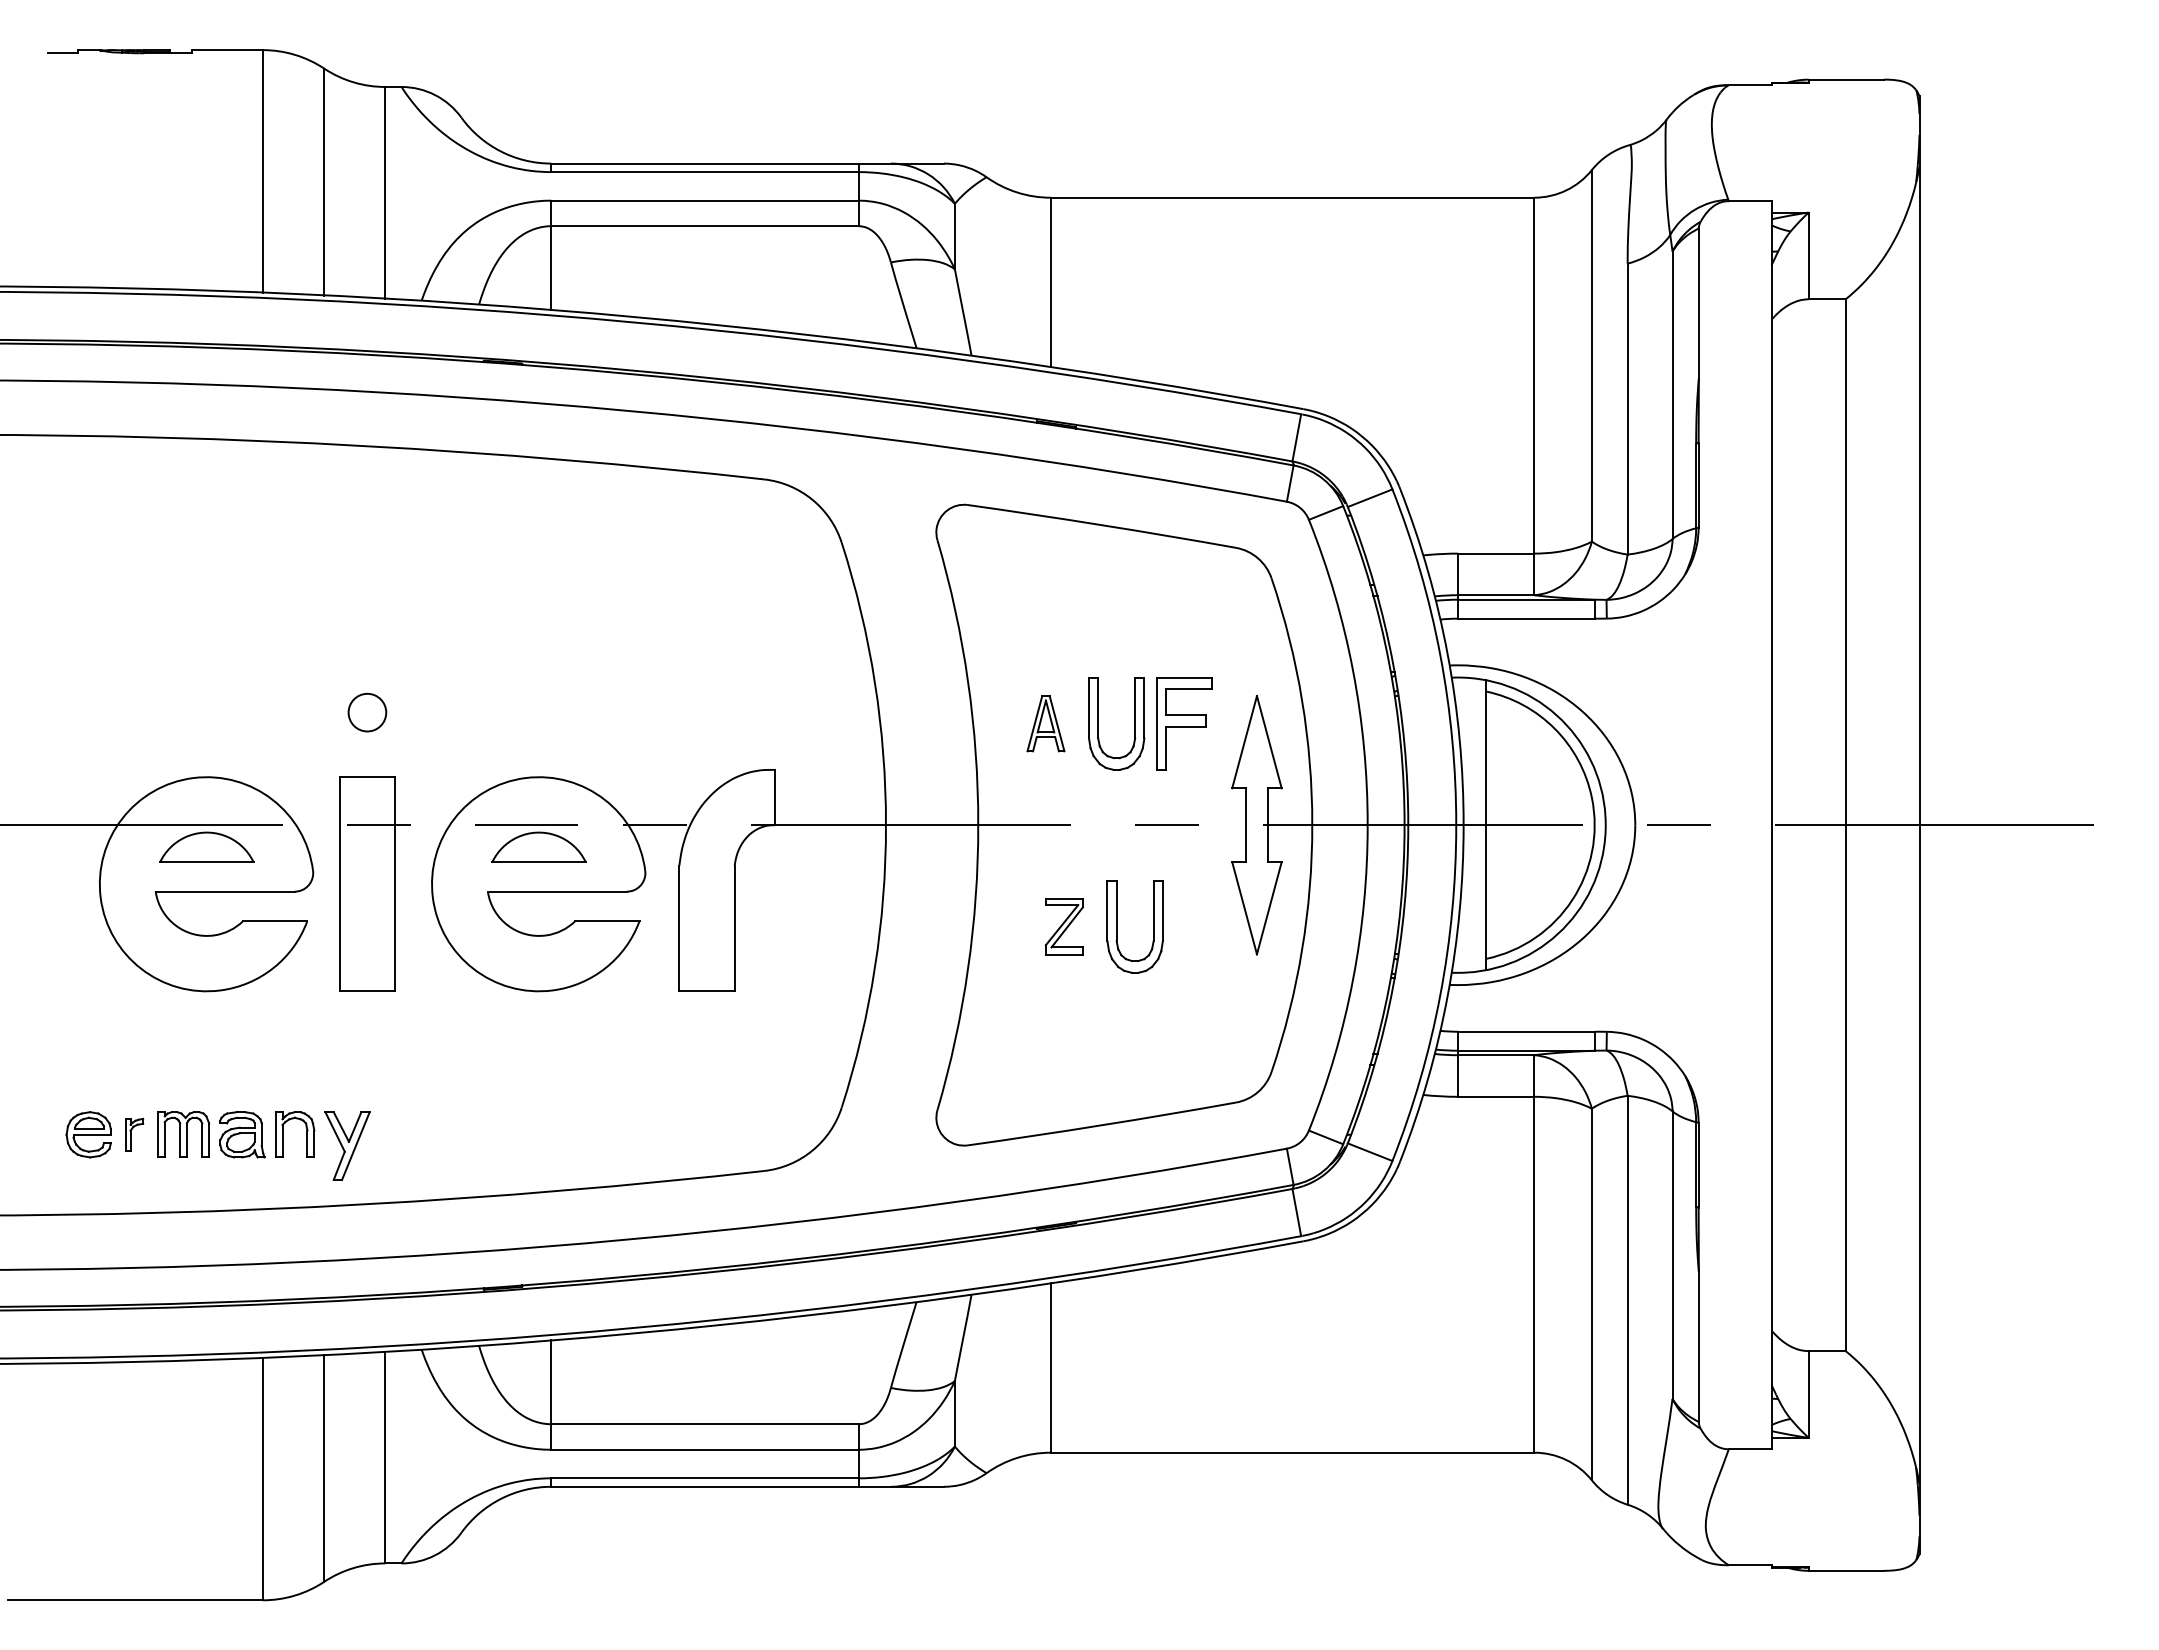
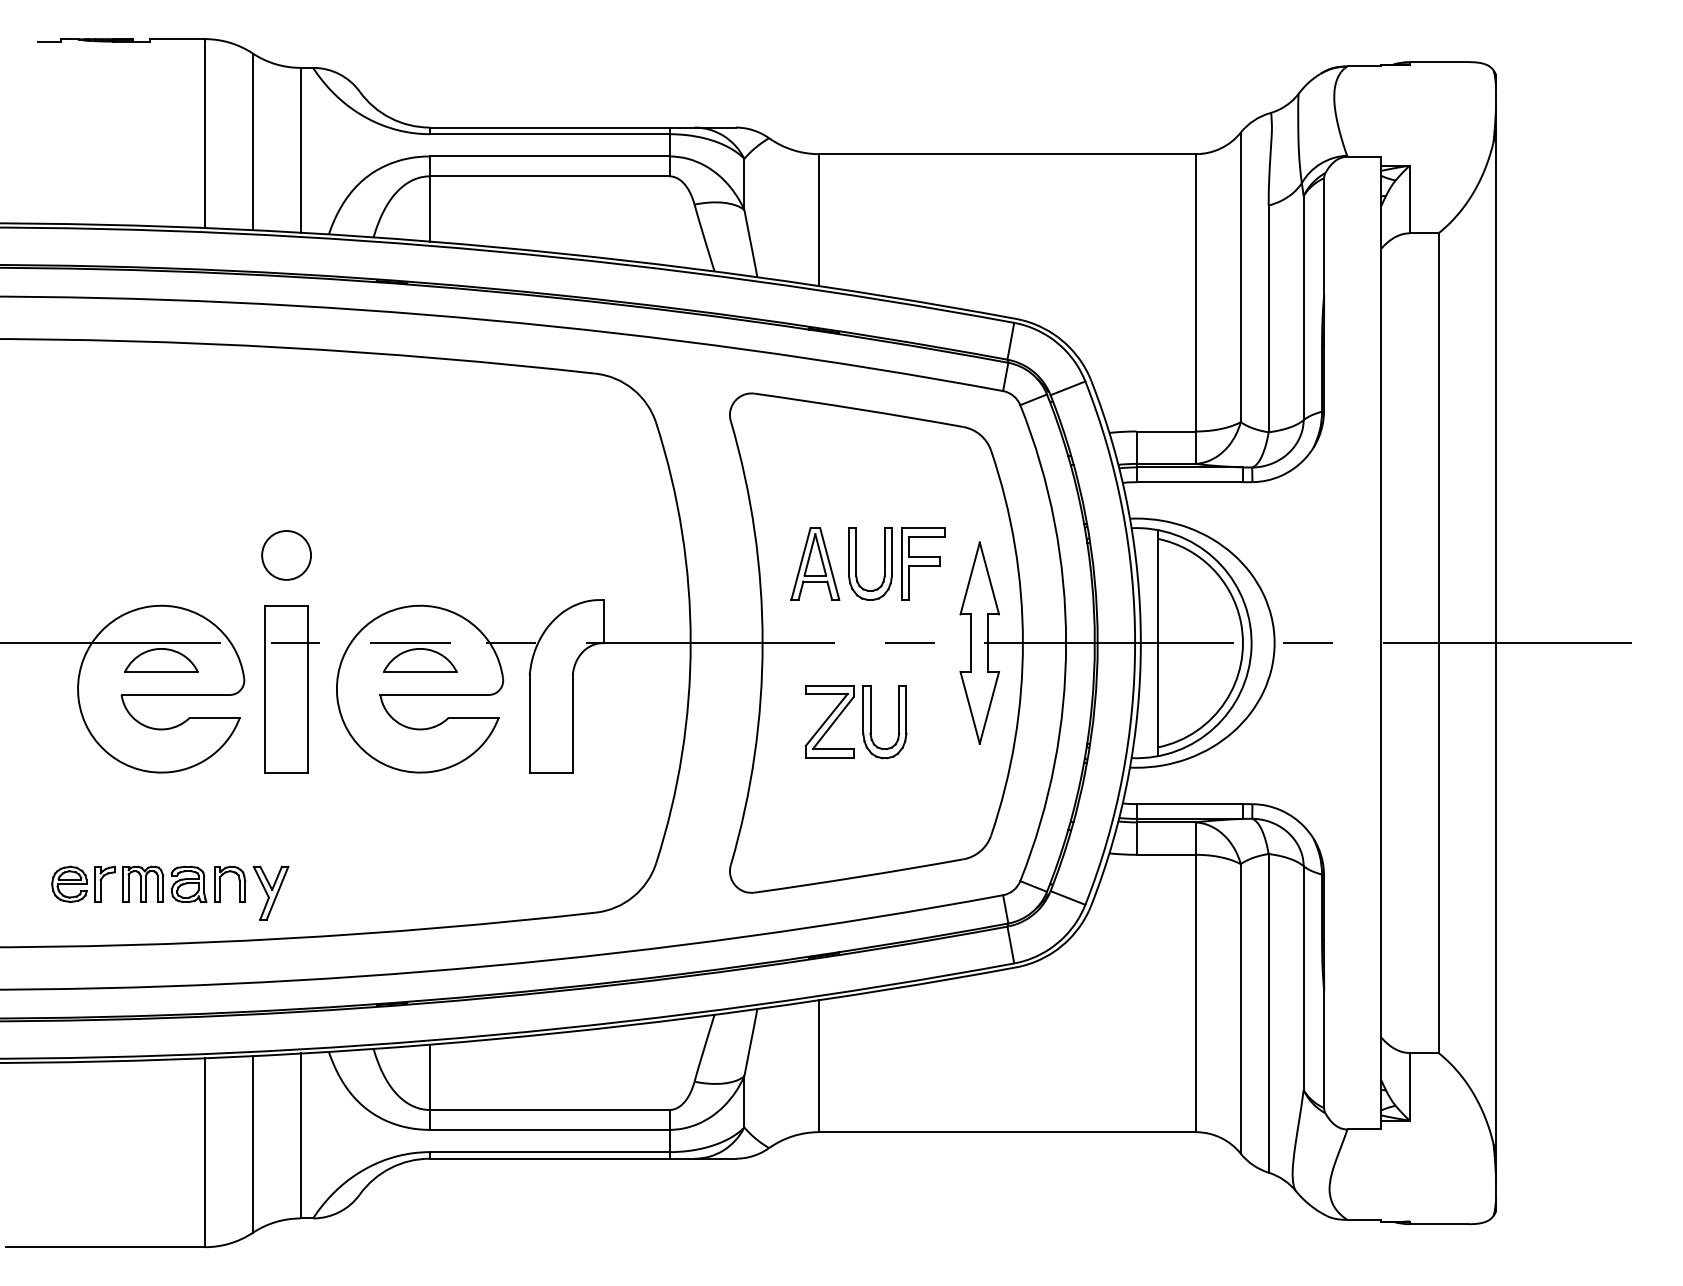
circle: (367, 712) -> (286, 555), size x1.67
part: (1045, 723) -> (815, 563), size x1.67
part: (1064, 926) -> (829, 722), size x1.67
part: (134, 1134) -> (105, 884), size x1.43

